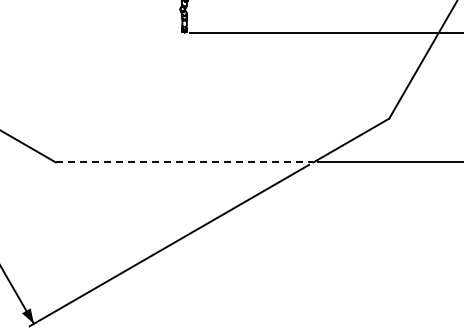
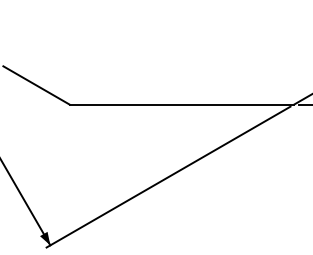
line: (184, 162) -> (181, 104), dashed -> solid

